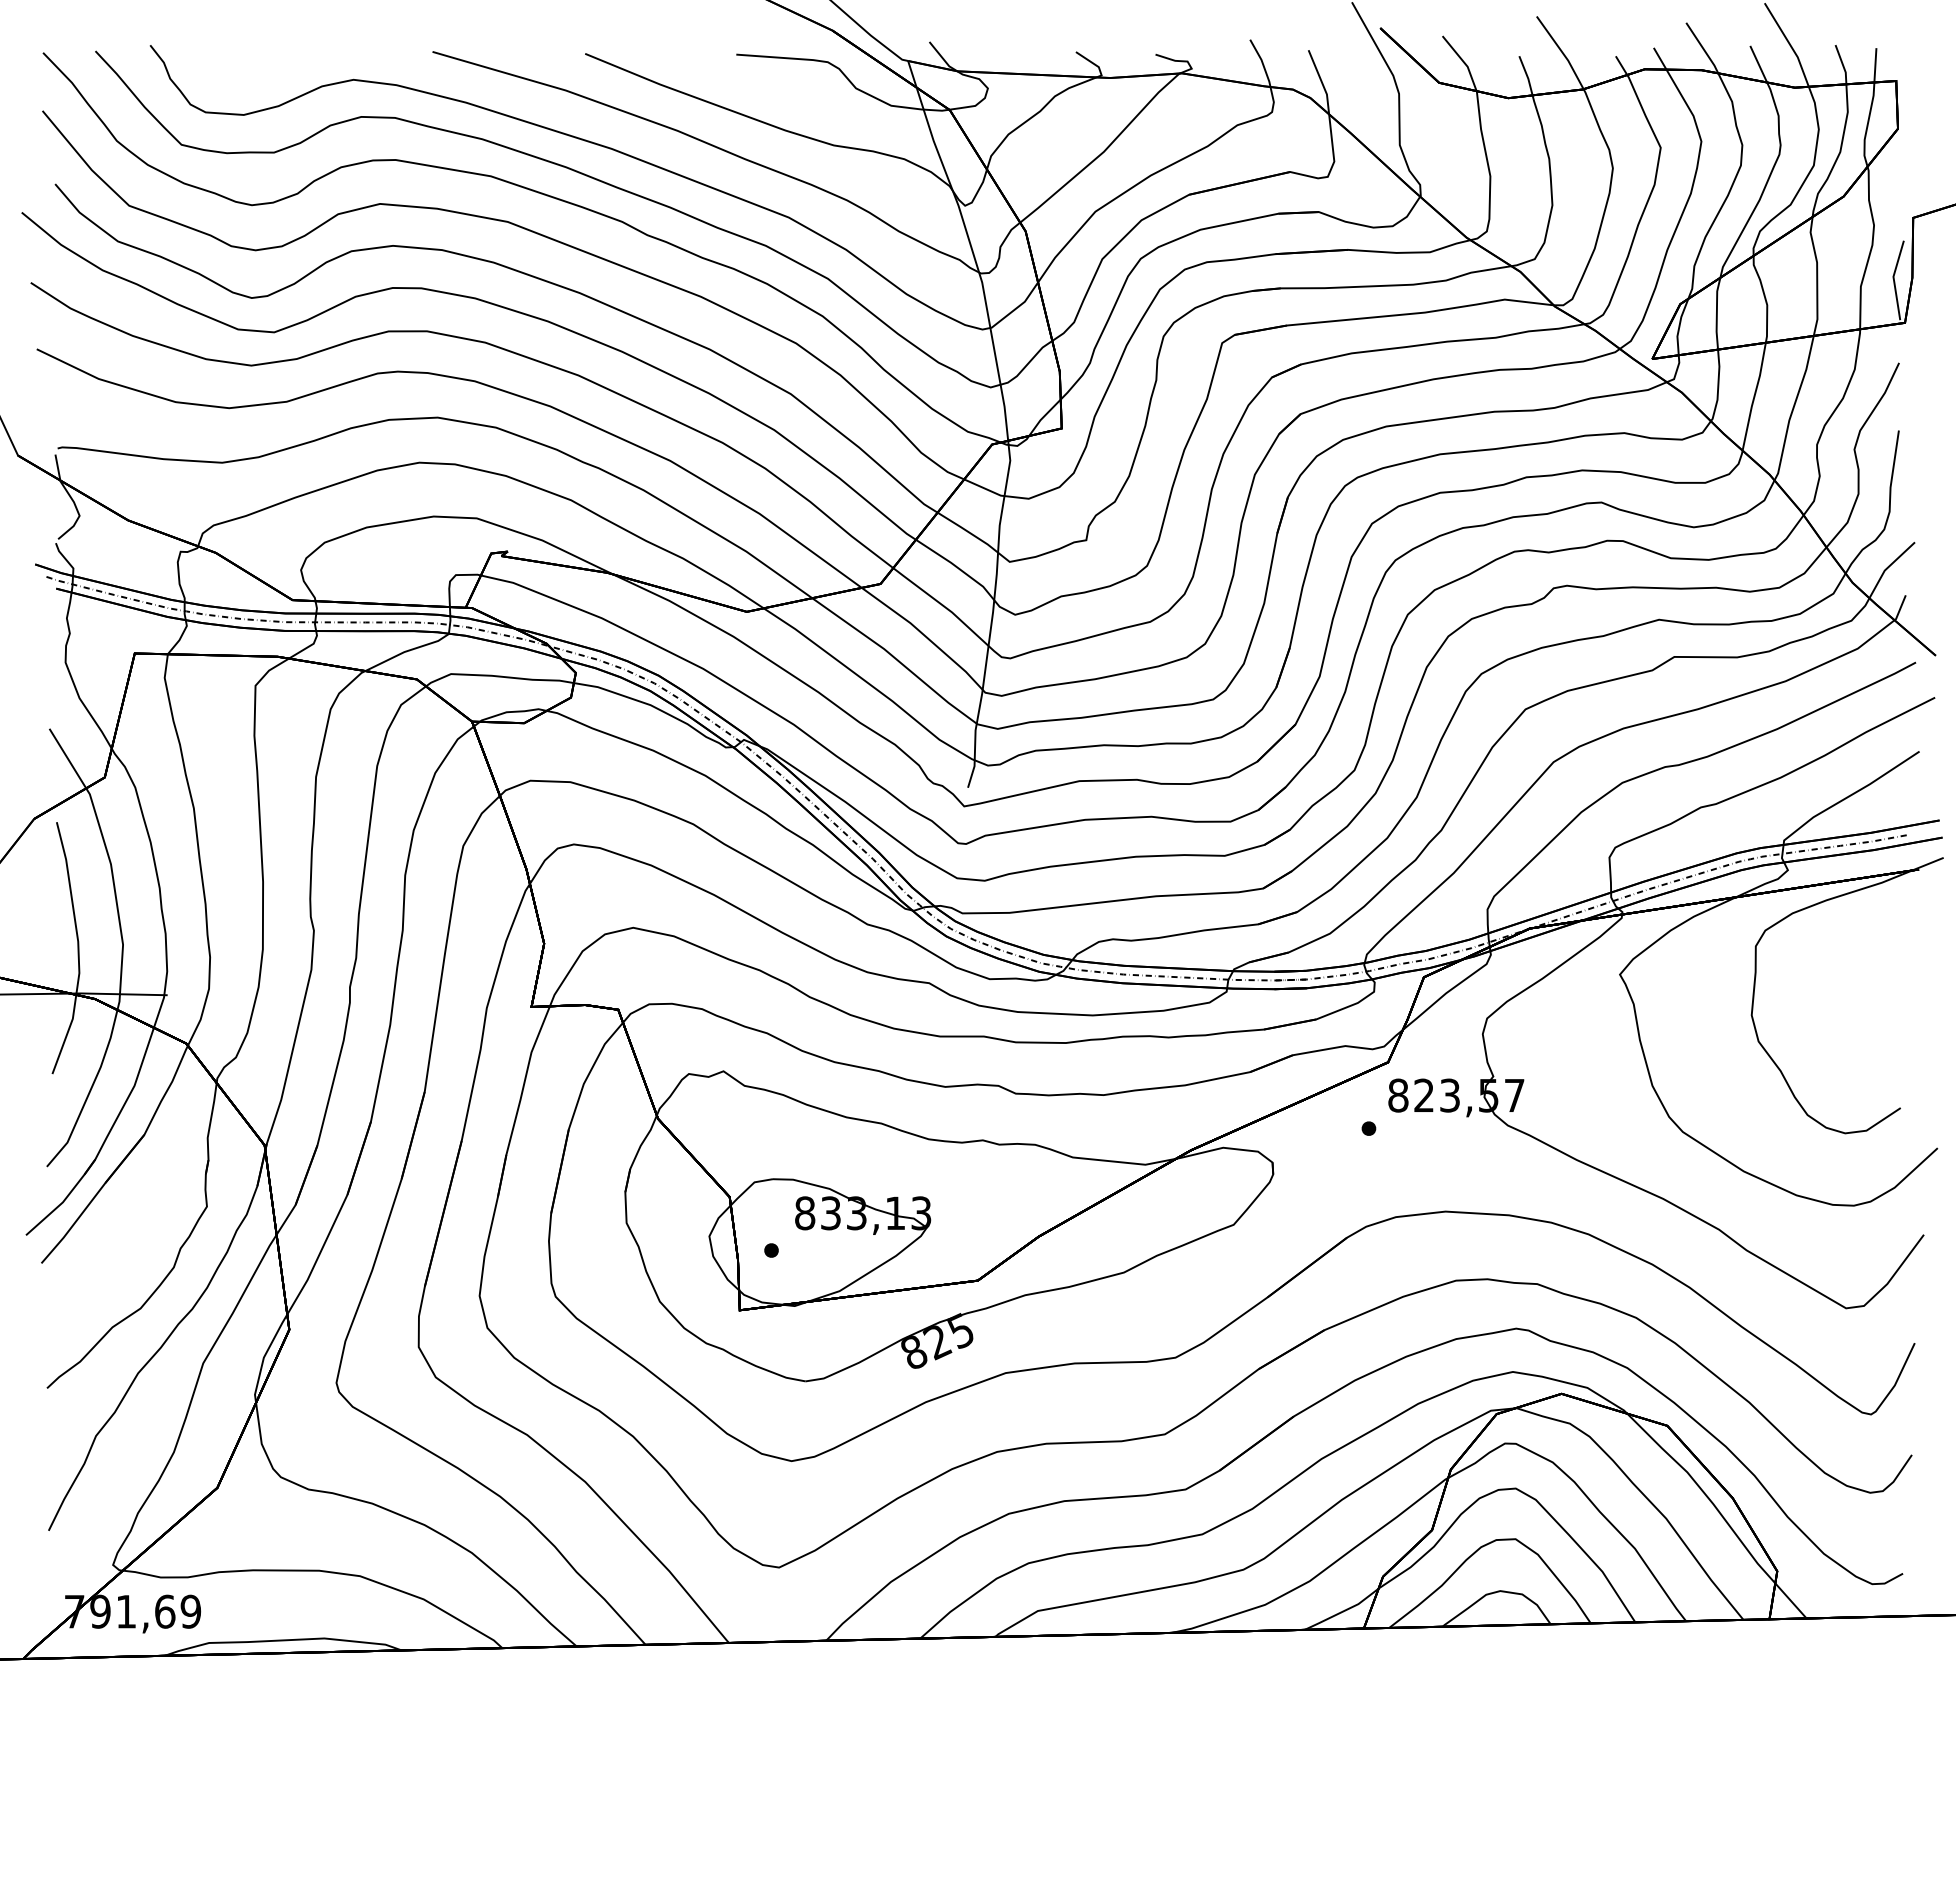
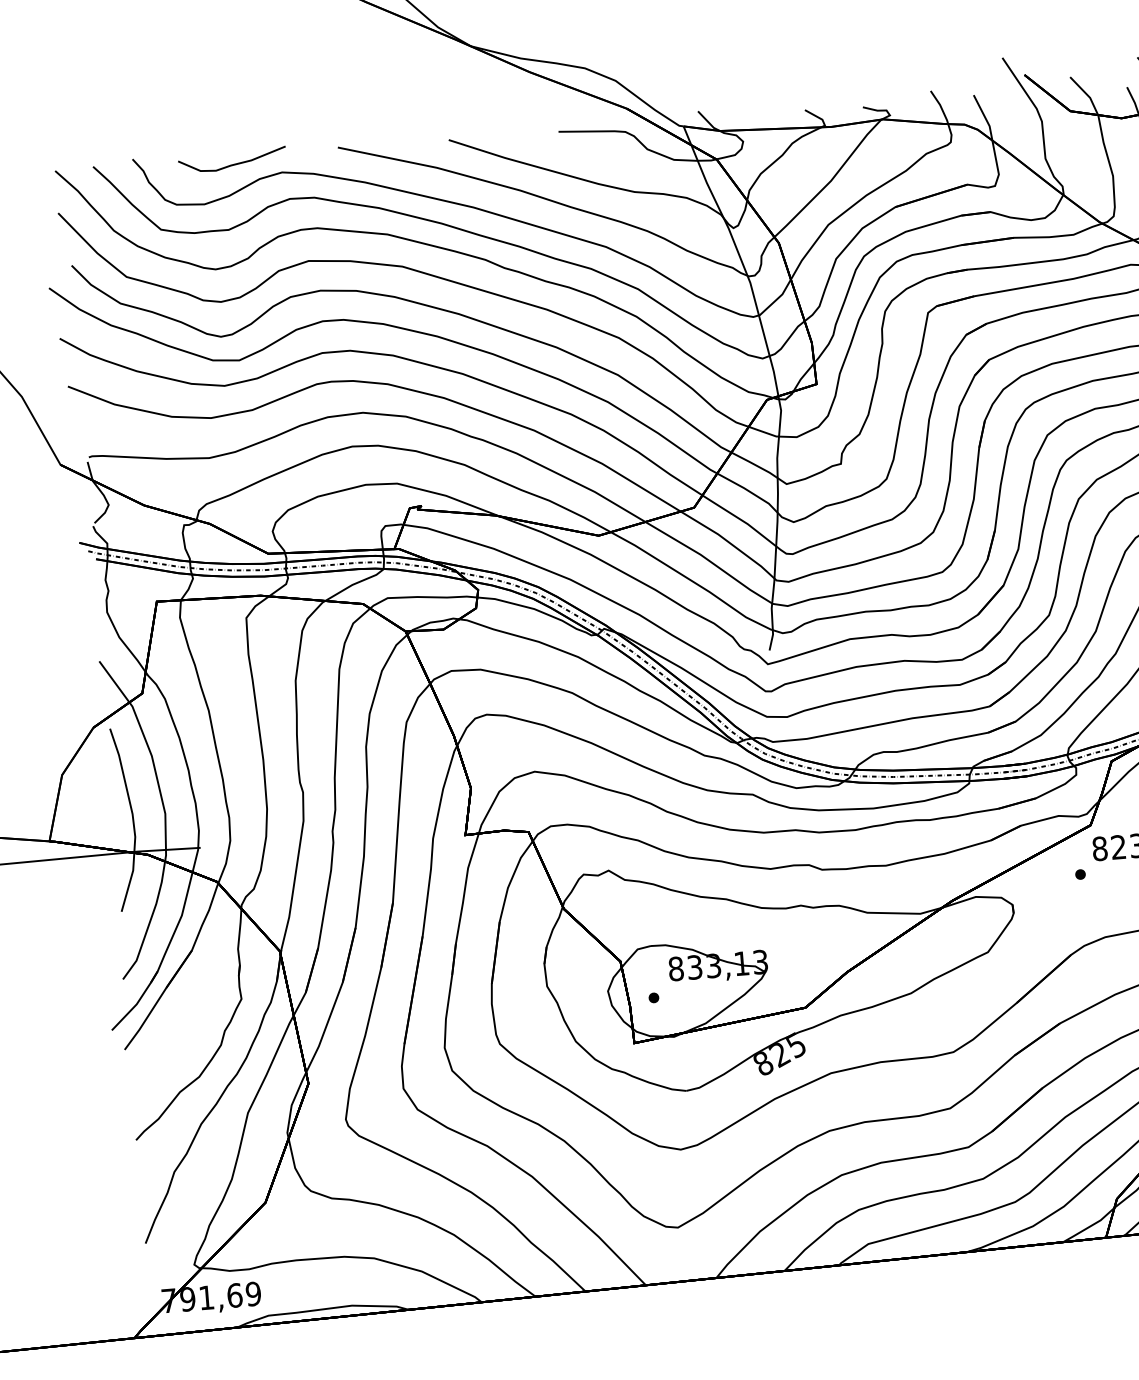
curve: (286, 63) -> (232, 164), added

